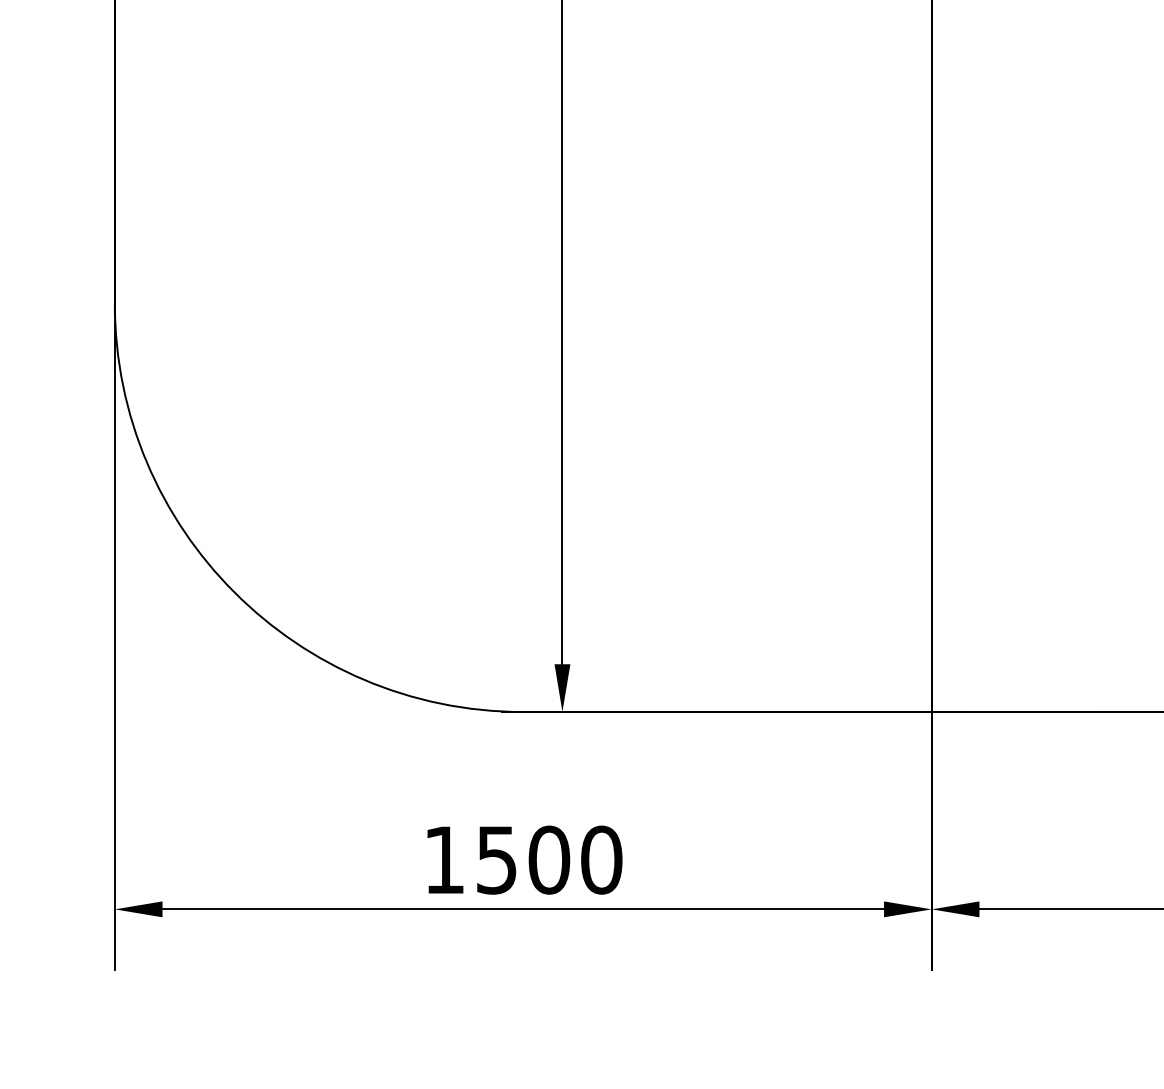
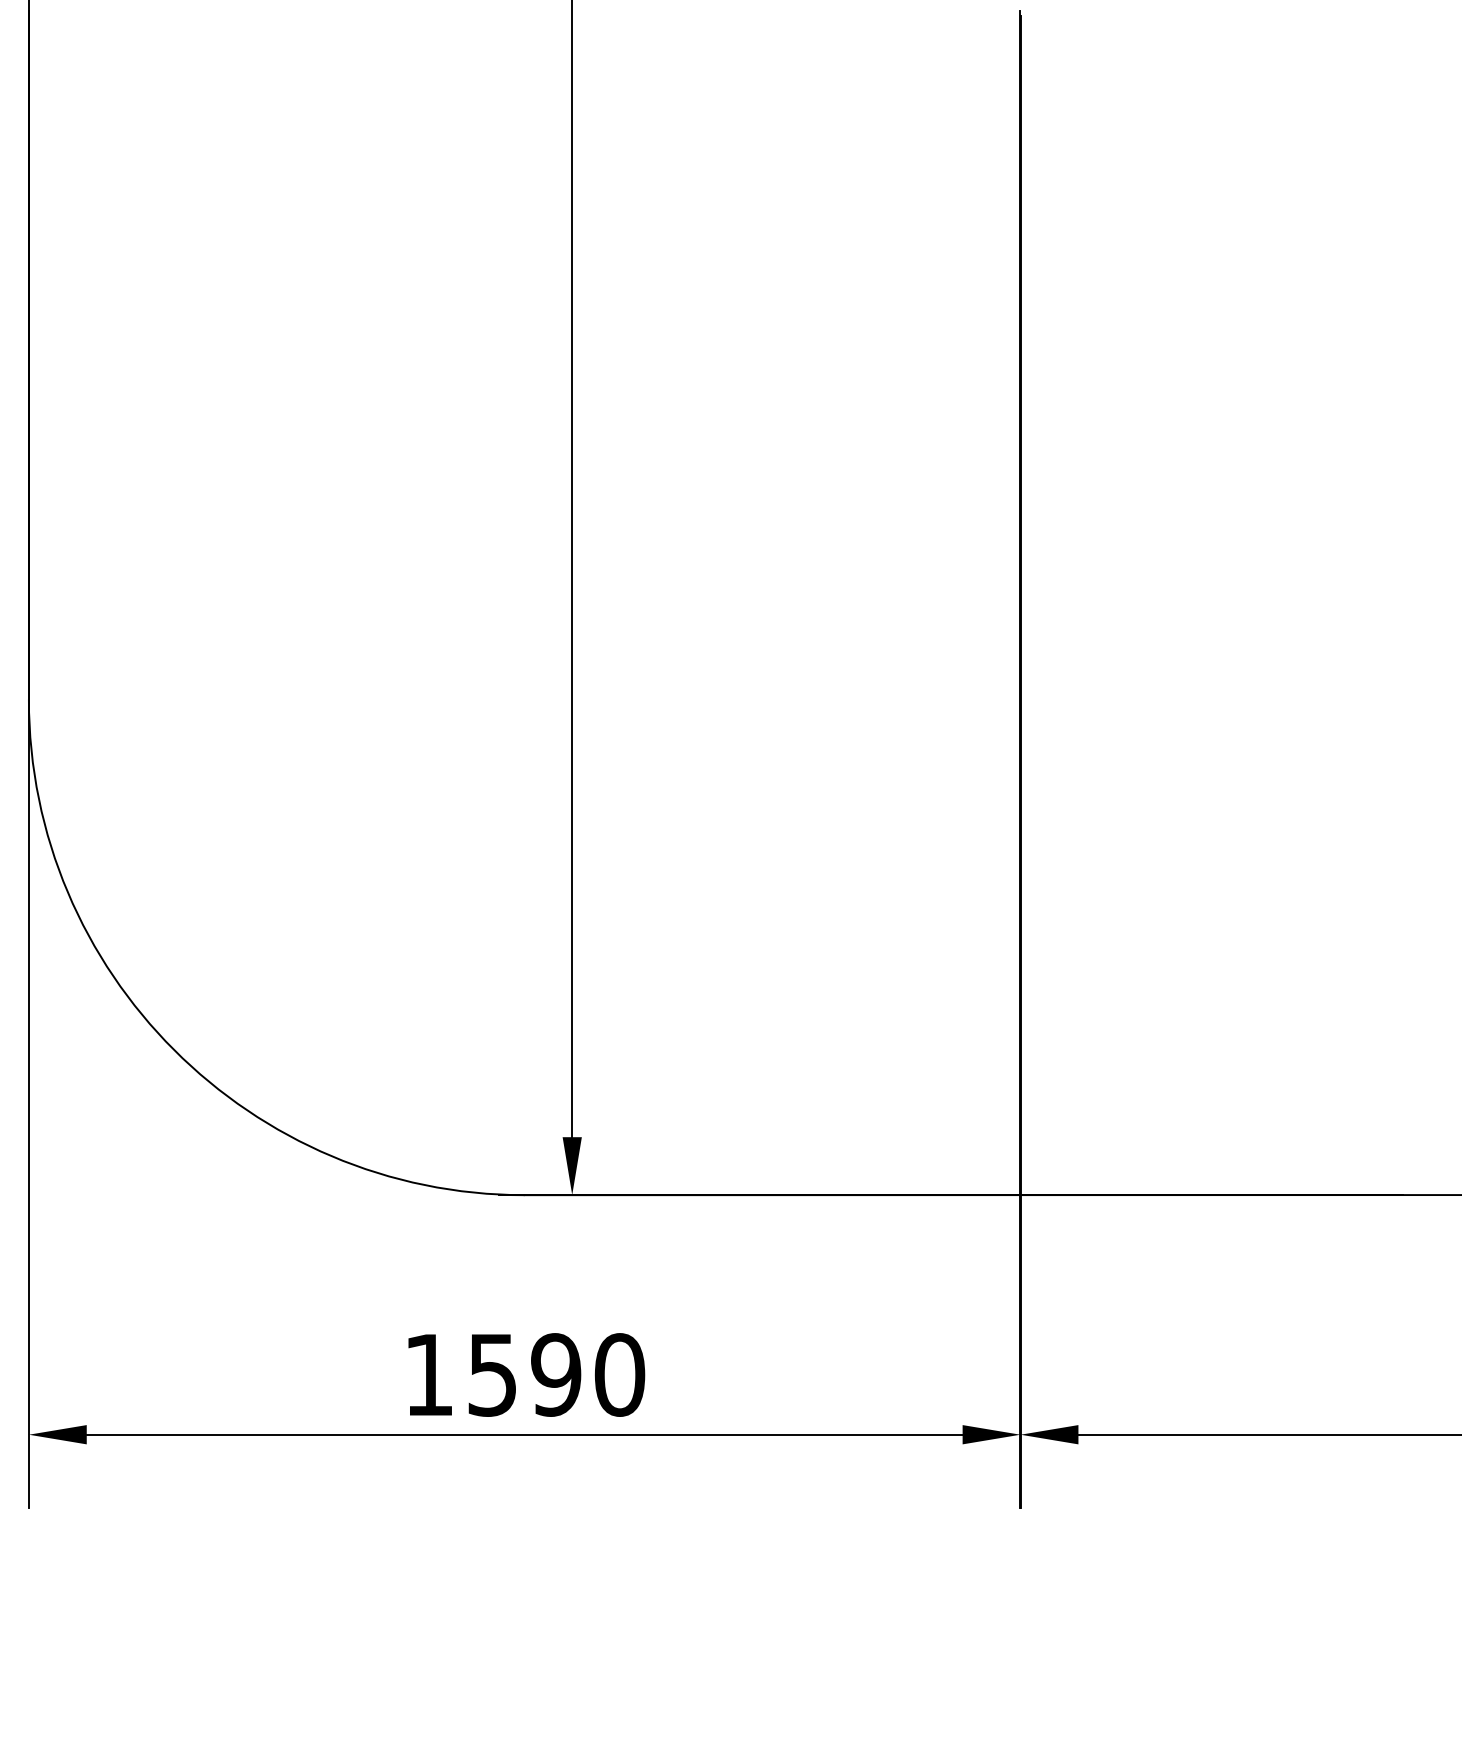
text: (549, 859) -> (556, 1374), 1500 -> 1590

